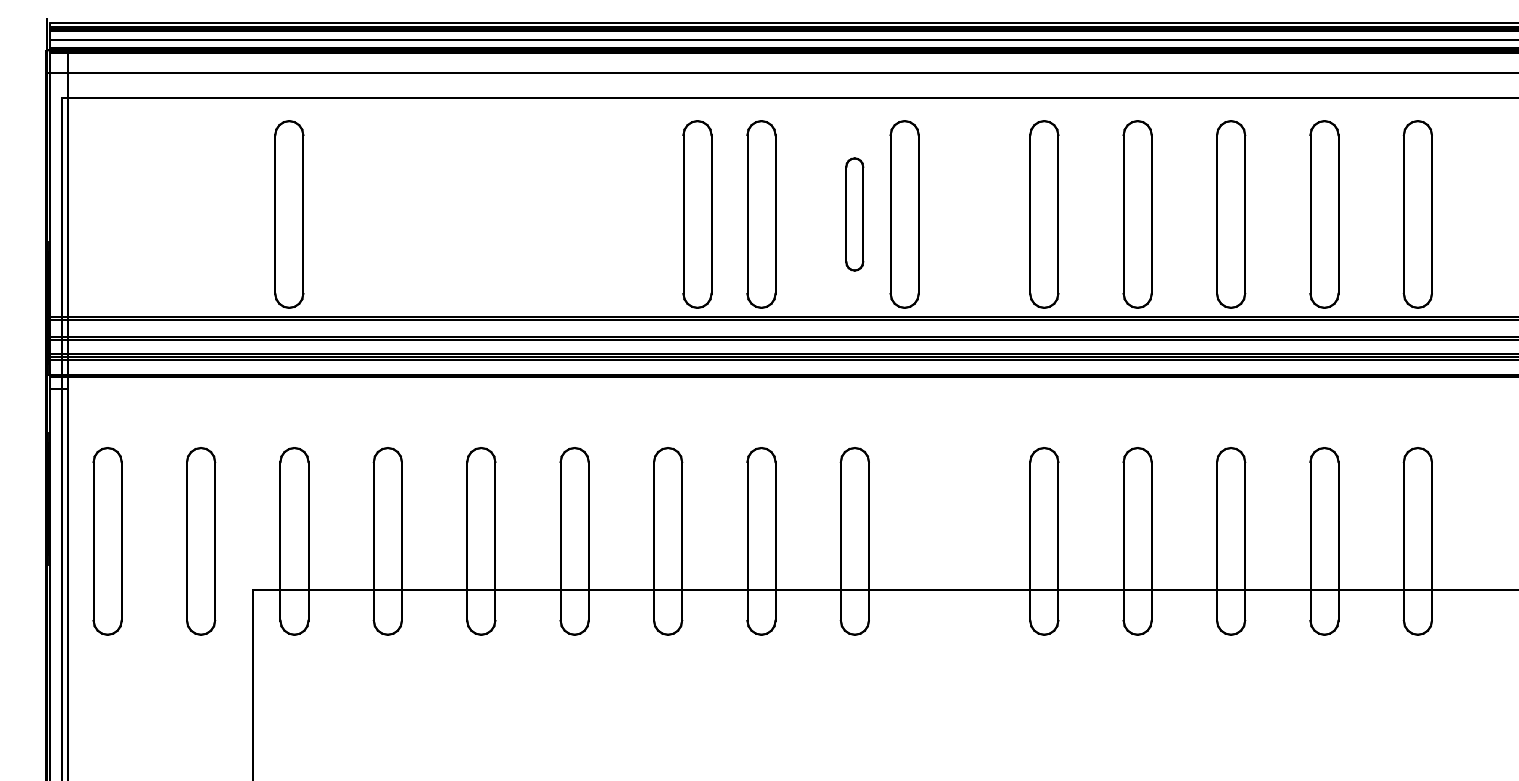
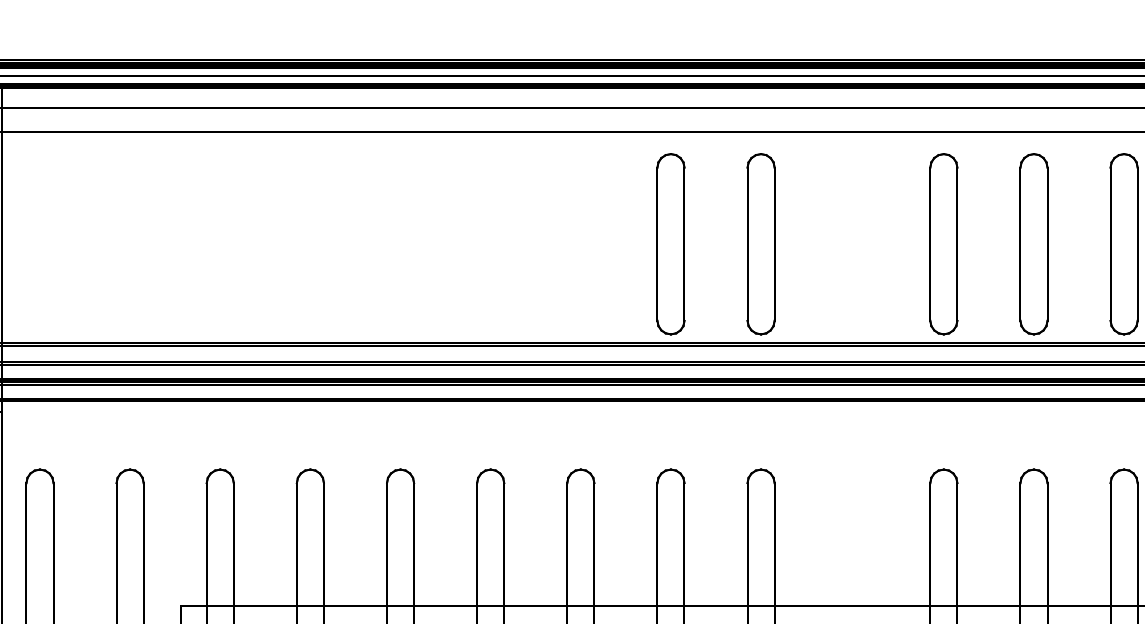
part: (289, 214) -> (215, 244), removed
part: (697, 214) -> (609, 244), removed
part: (854, 214) -> (760, 244), size x1.67
part: (904, 214) -> (808, 244), removed

